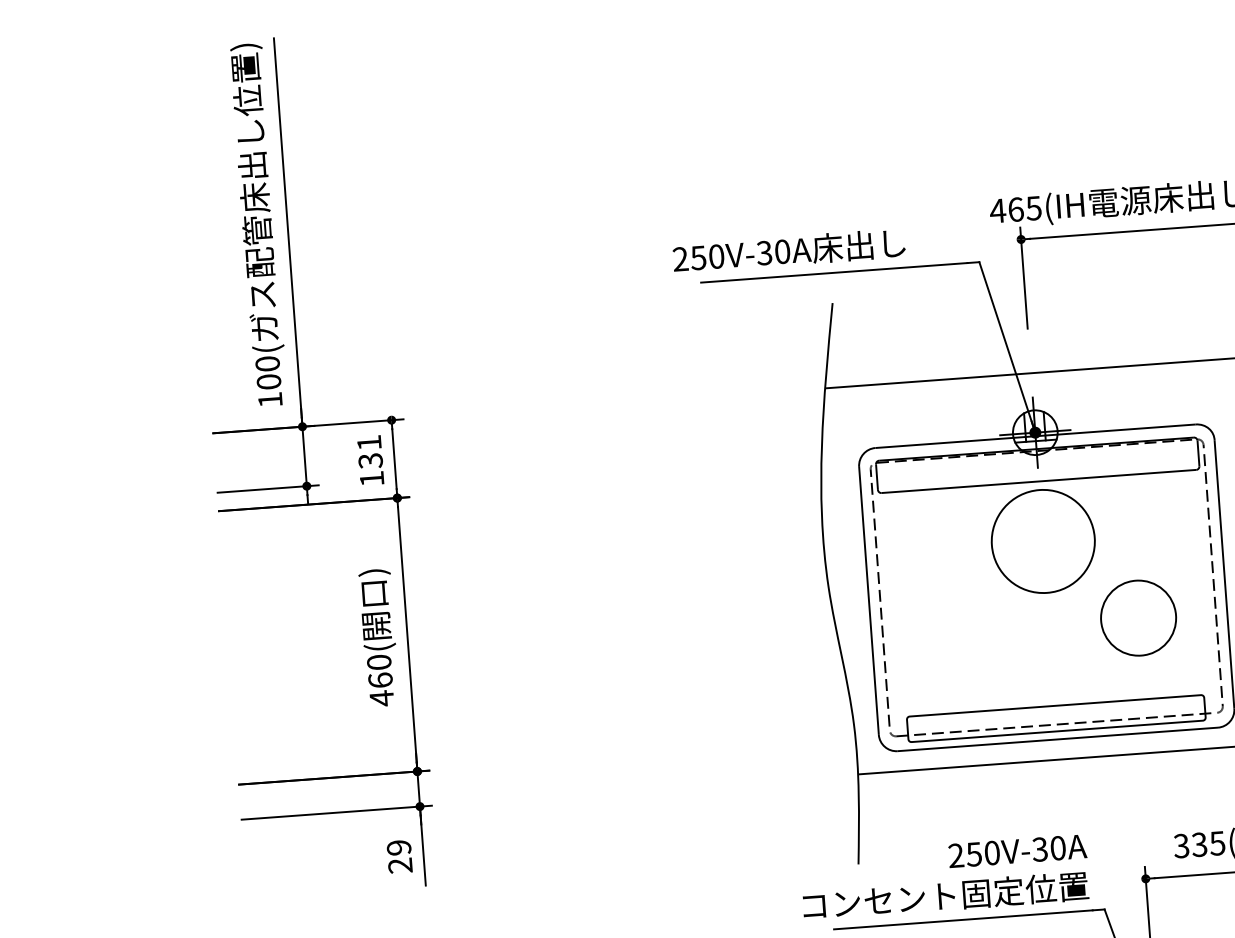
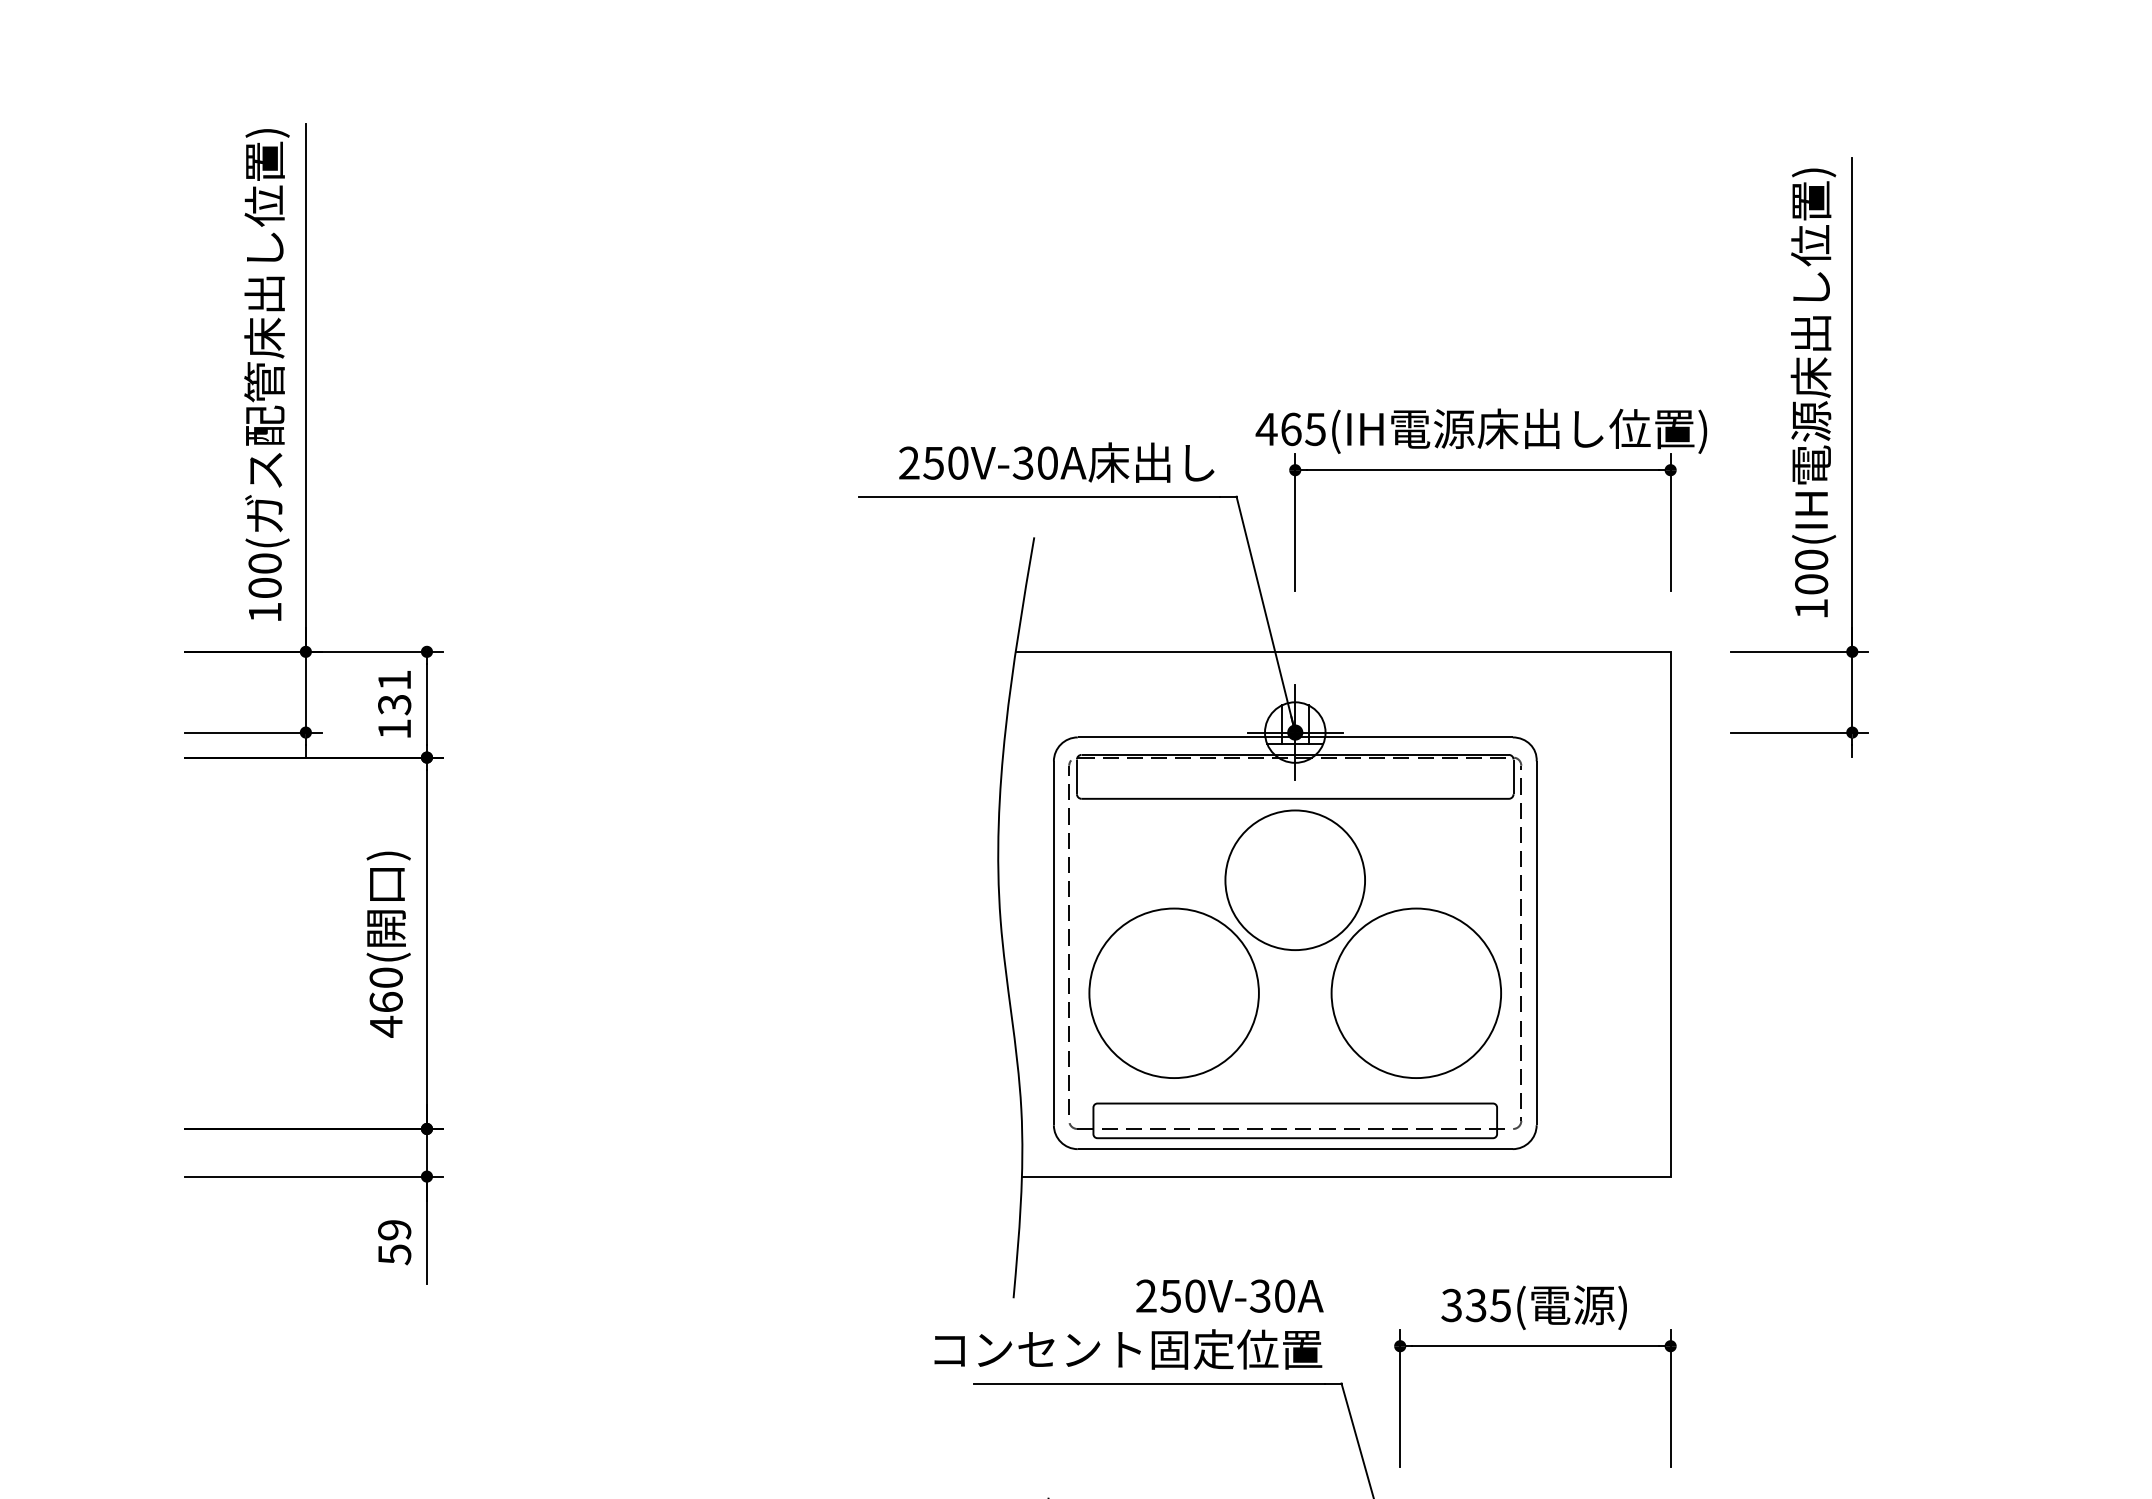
text: (788, 250) -> (1056, 462), moved
circle: (1138, 618) -> (1416, 993), size x1.67
circle: (959, 630) -> (1173, 992), added
text: (400, 865) -> (394, 1254), 29 -> 59

